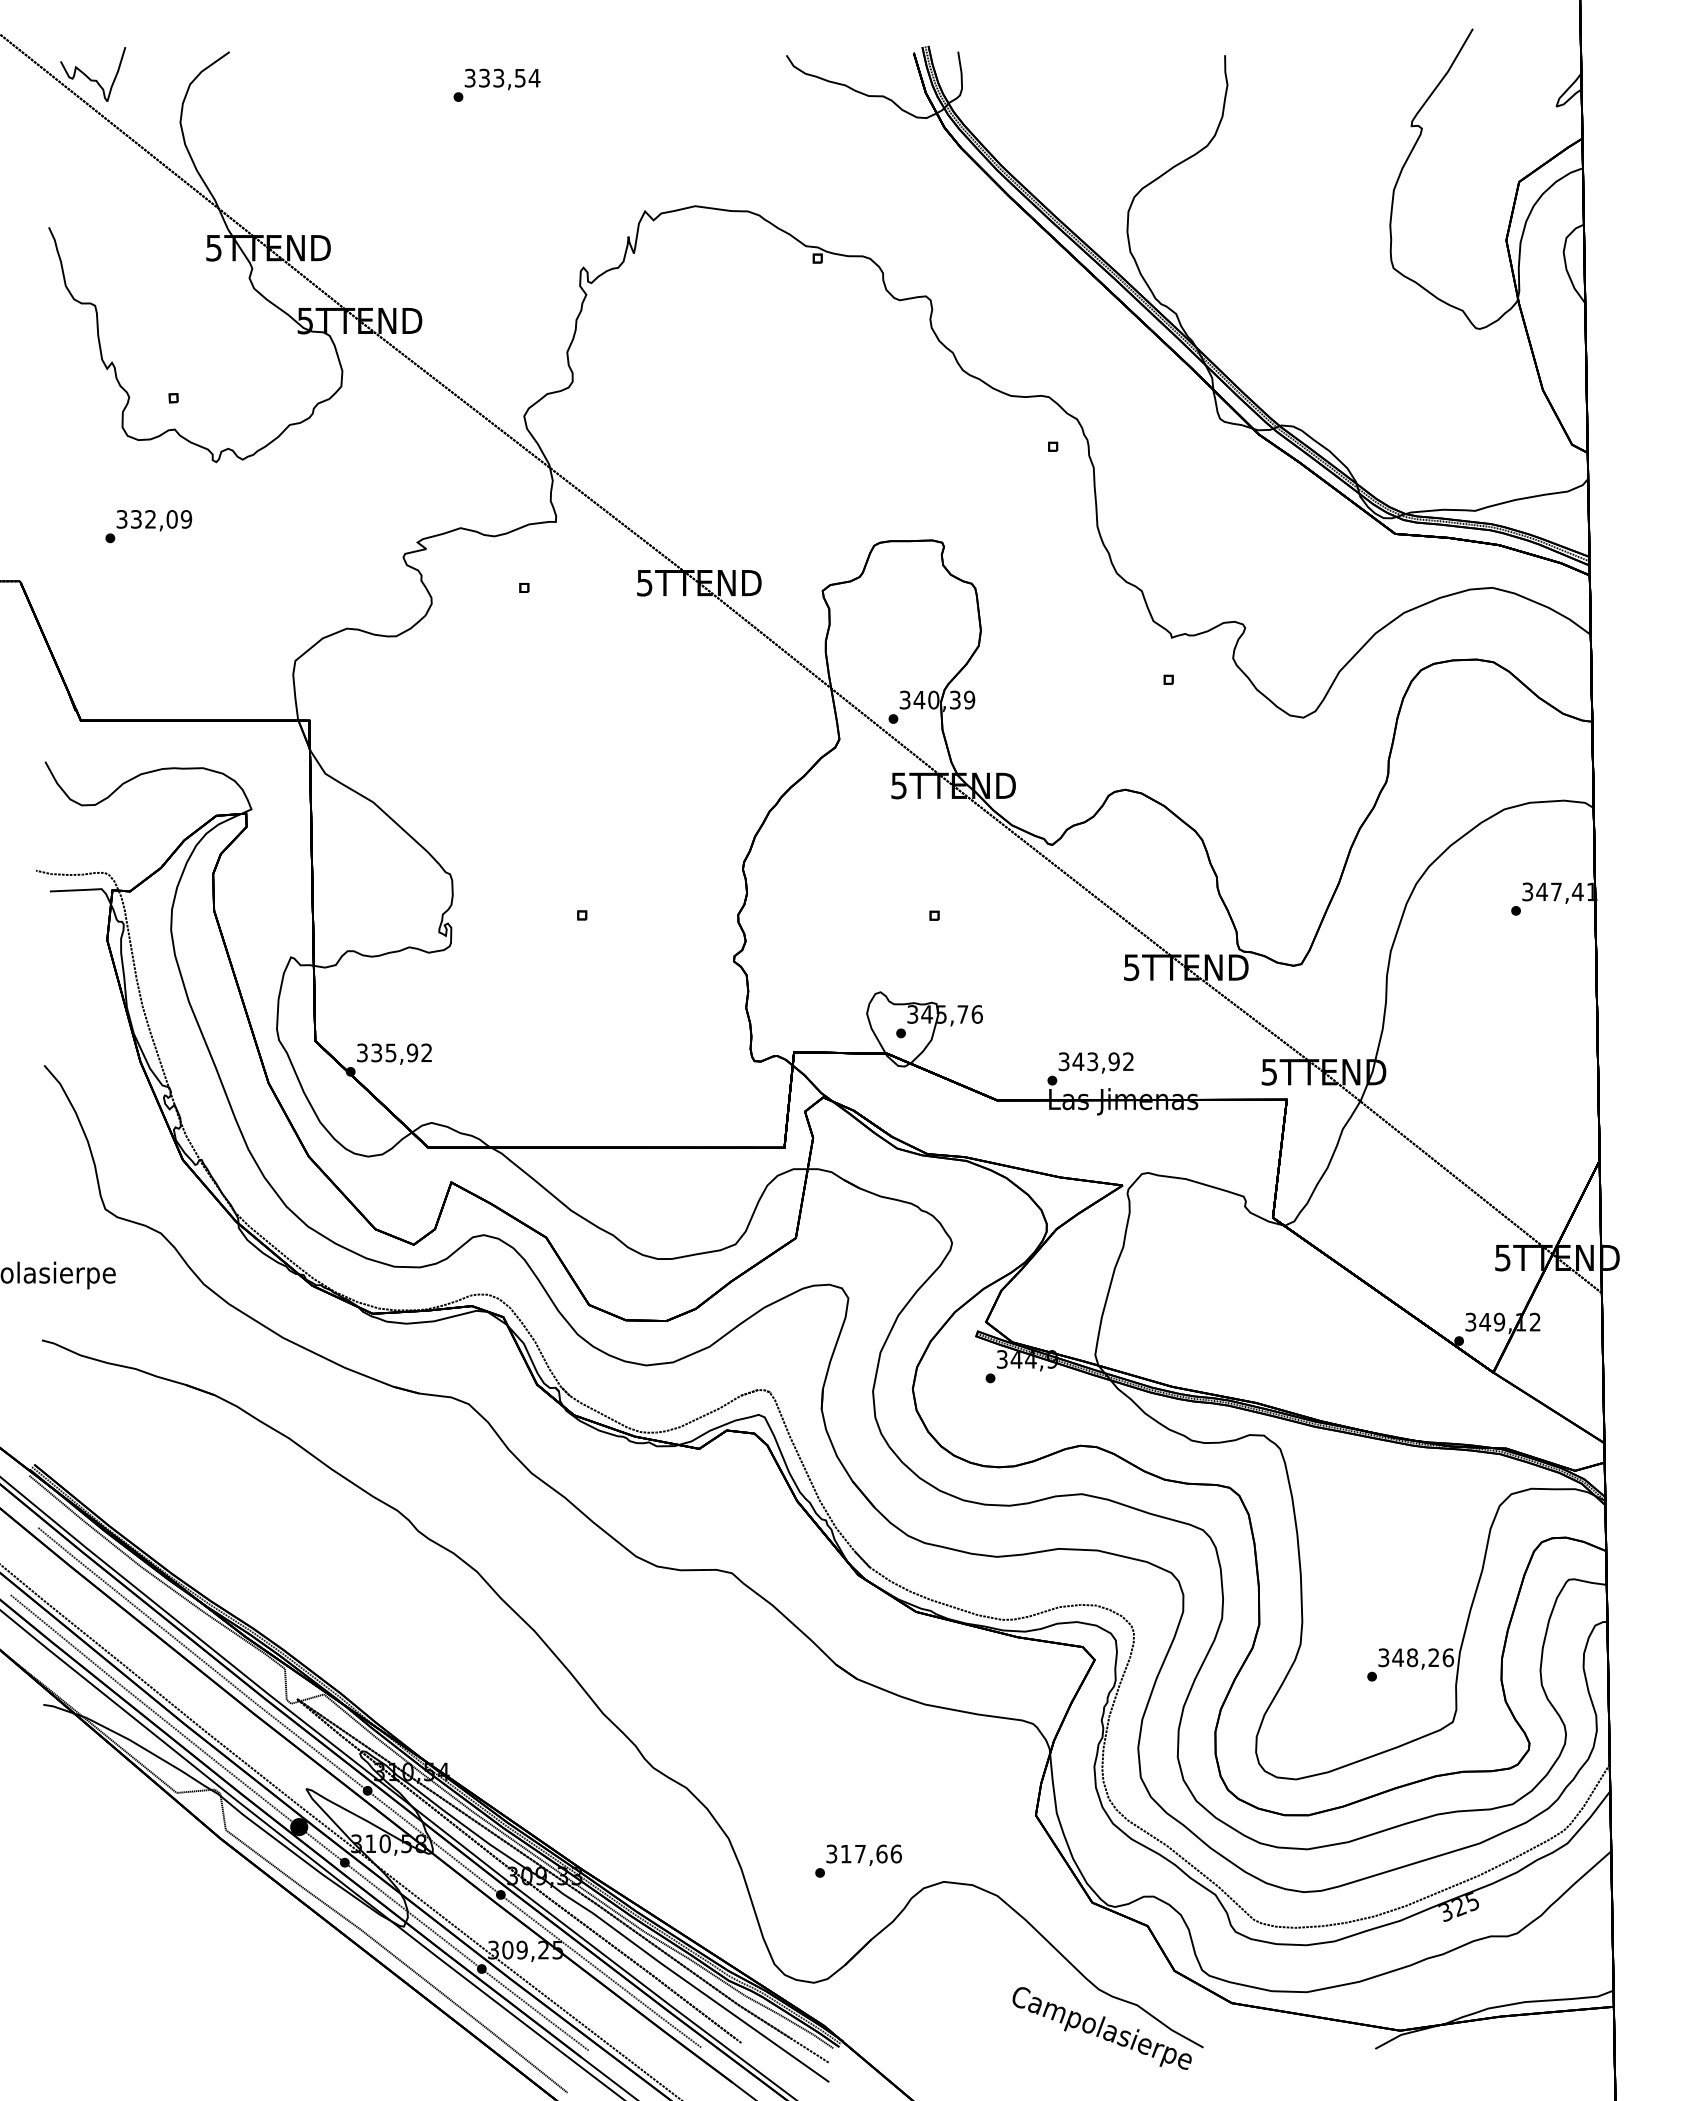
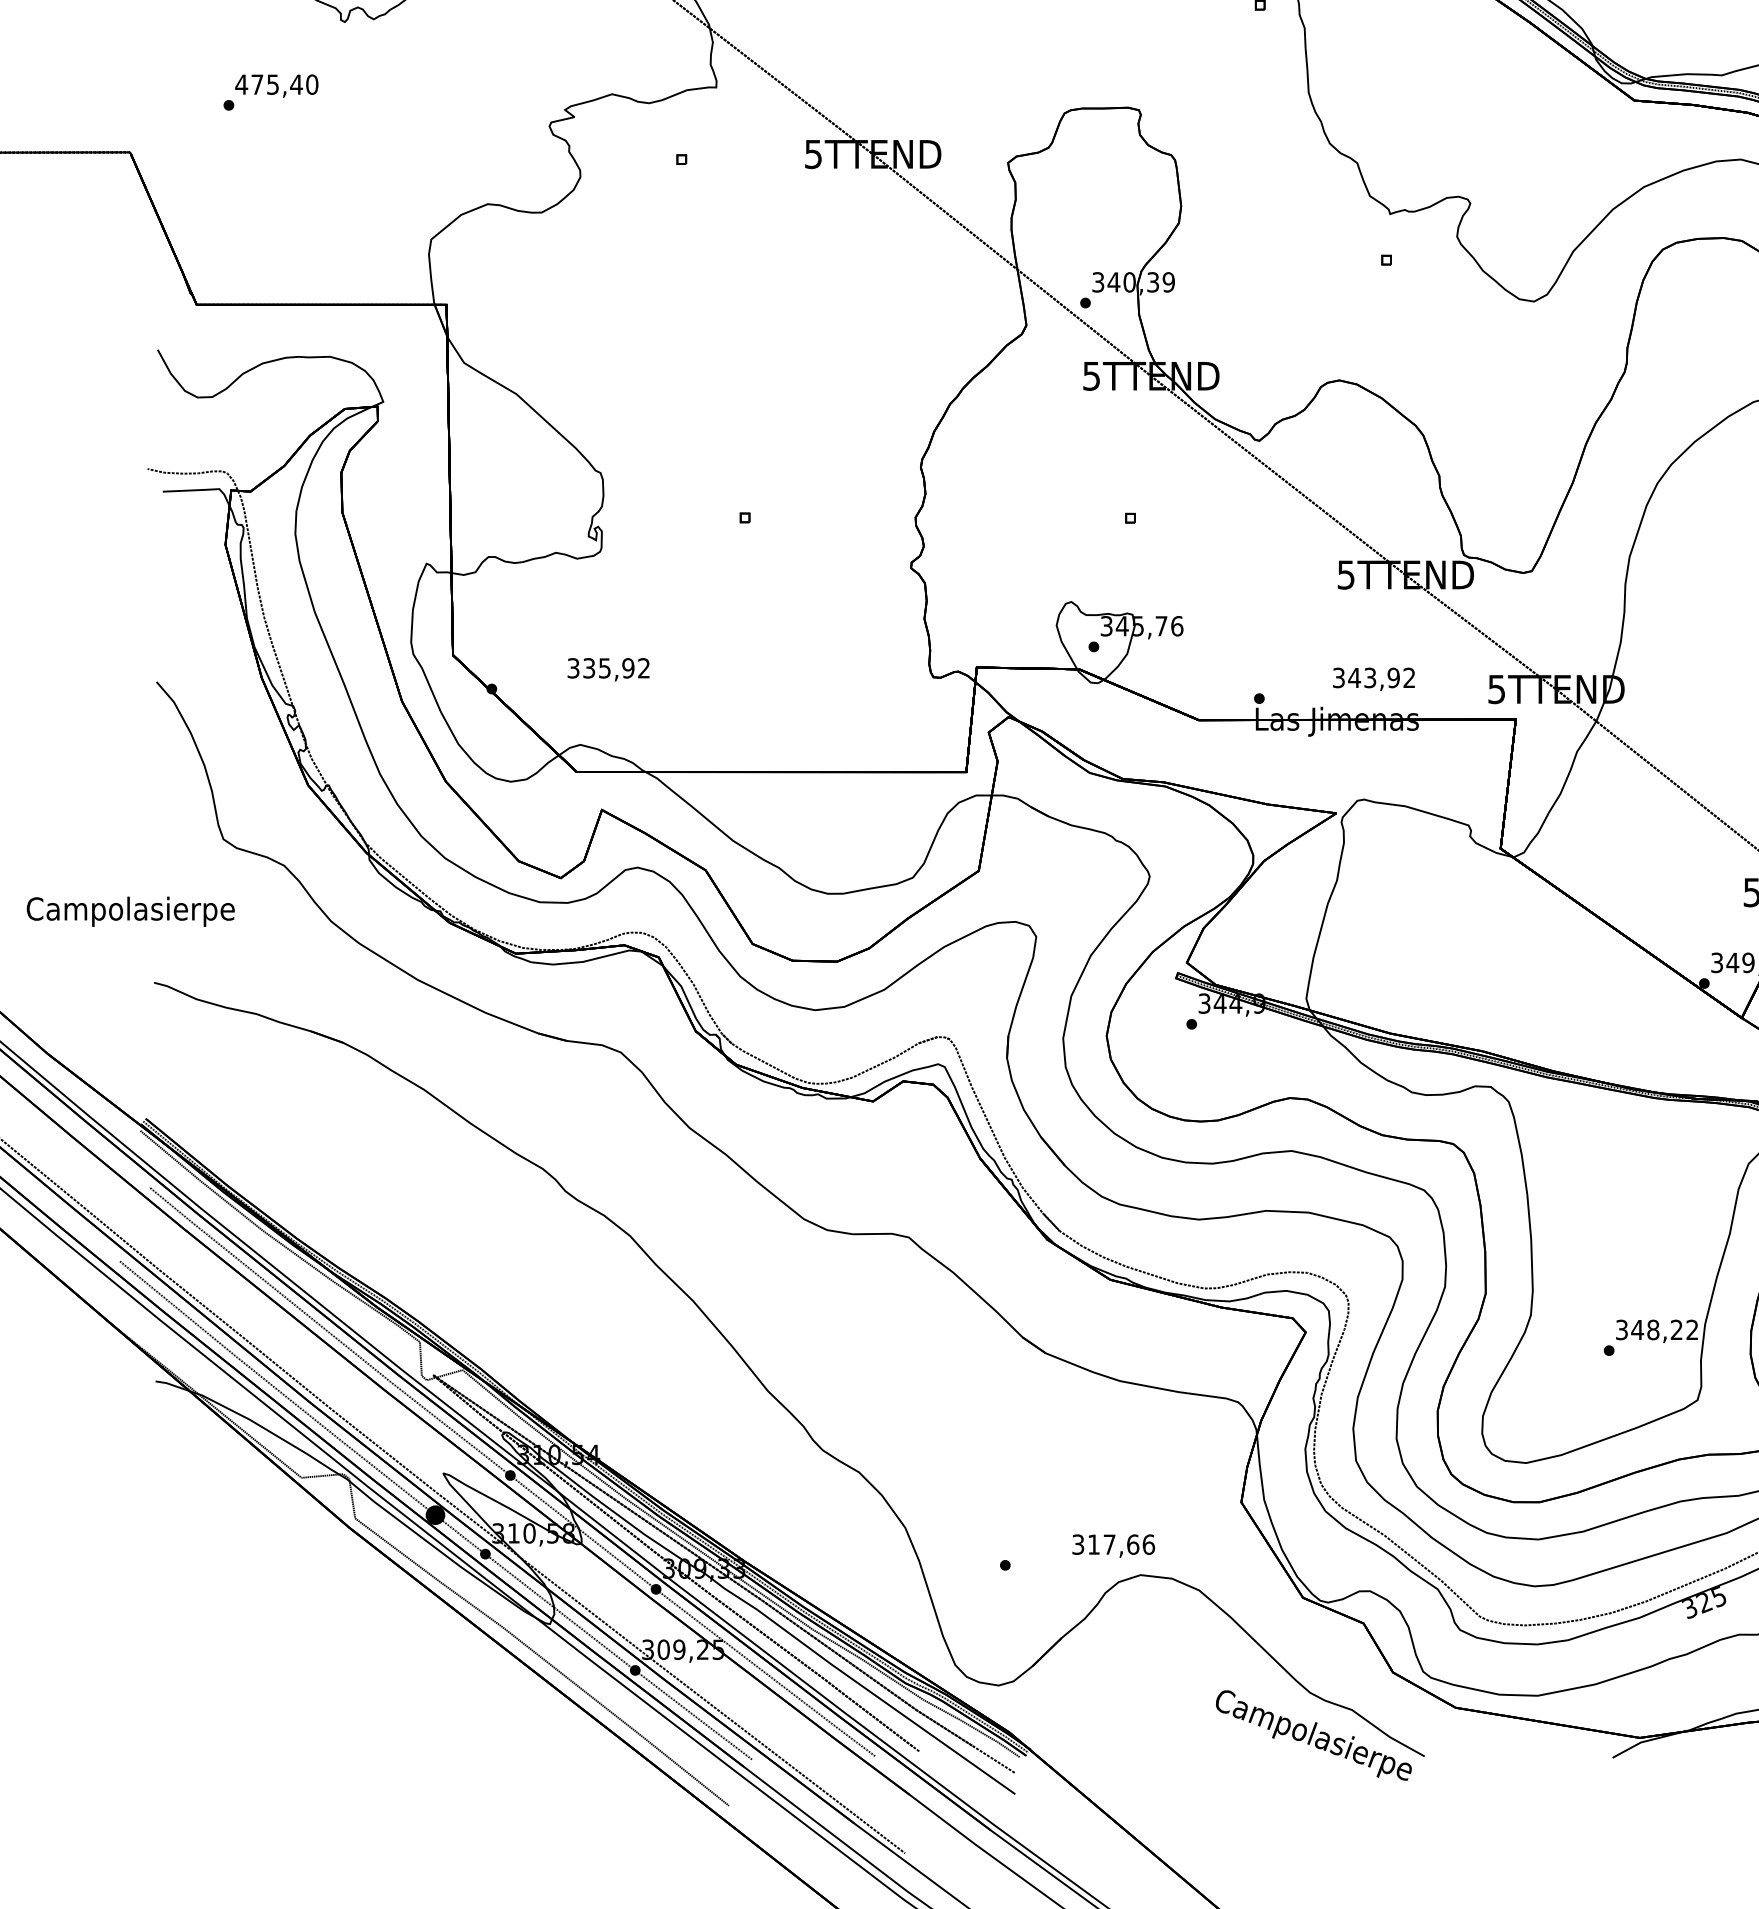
text: (154, 519) -> (277, 84), 332,09 -> 475,40
text: (394, 1053) -> (608, 668), moved
text: (1095, 1062) -> (1373, 678), moved
text: (1447, 1657) -> (1691, 1329), 348,26 -> 348,22
text: (863, 1854) -> (1112, 1545), moved

